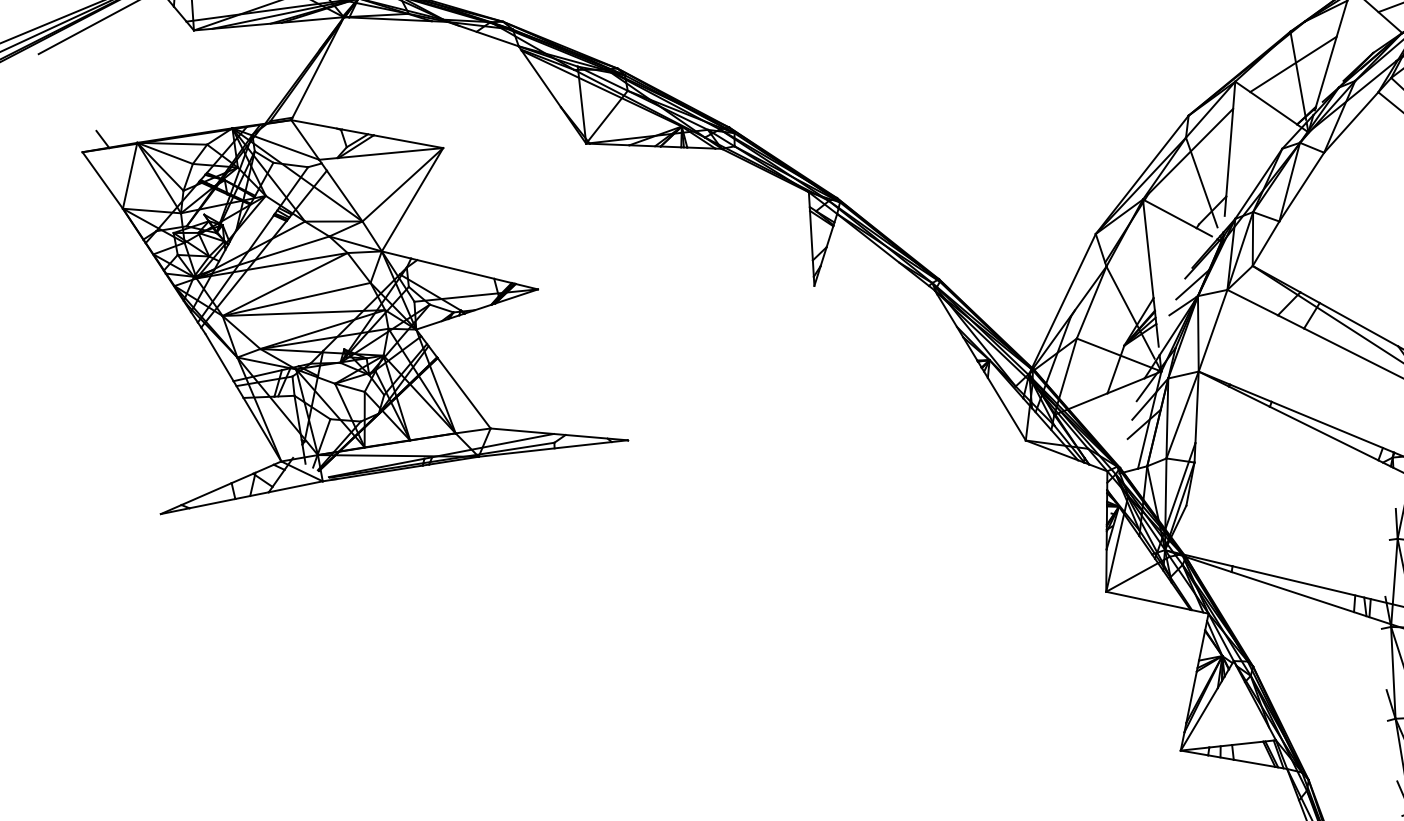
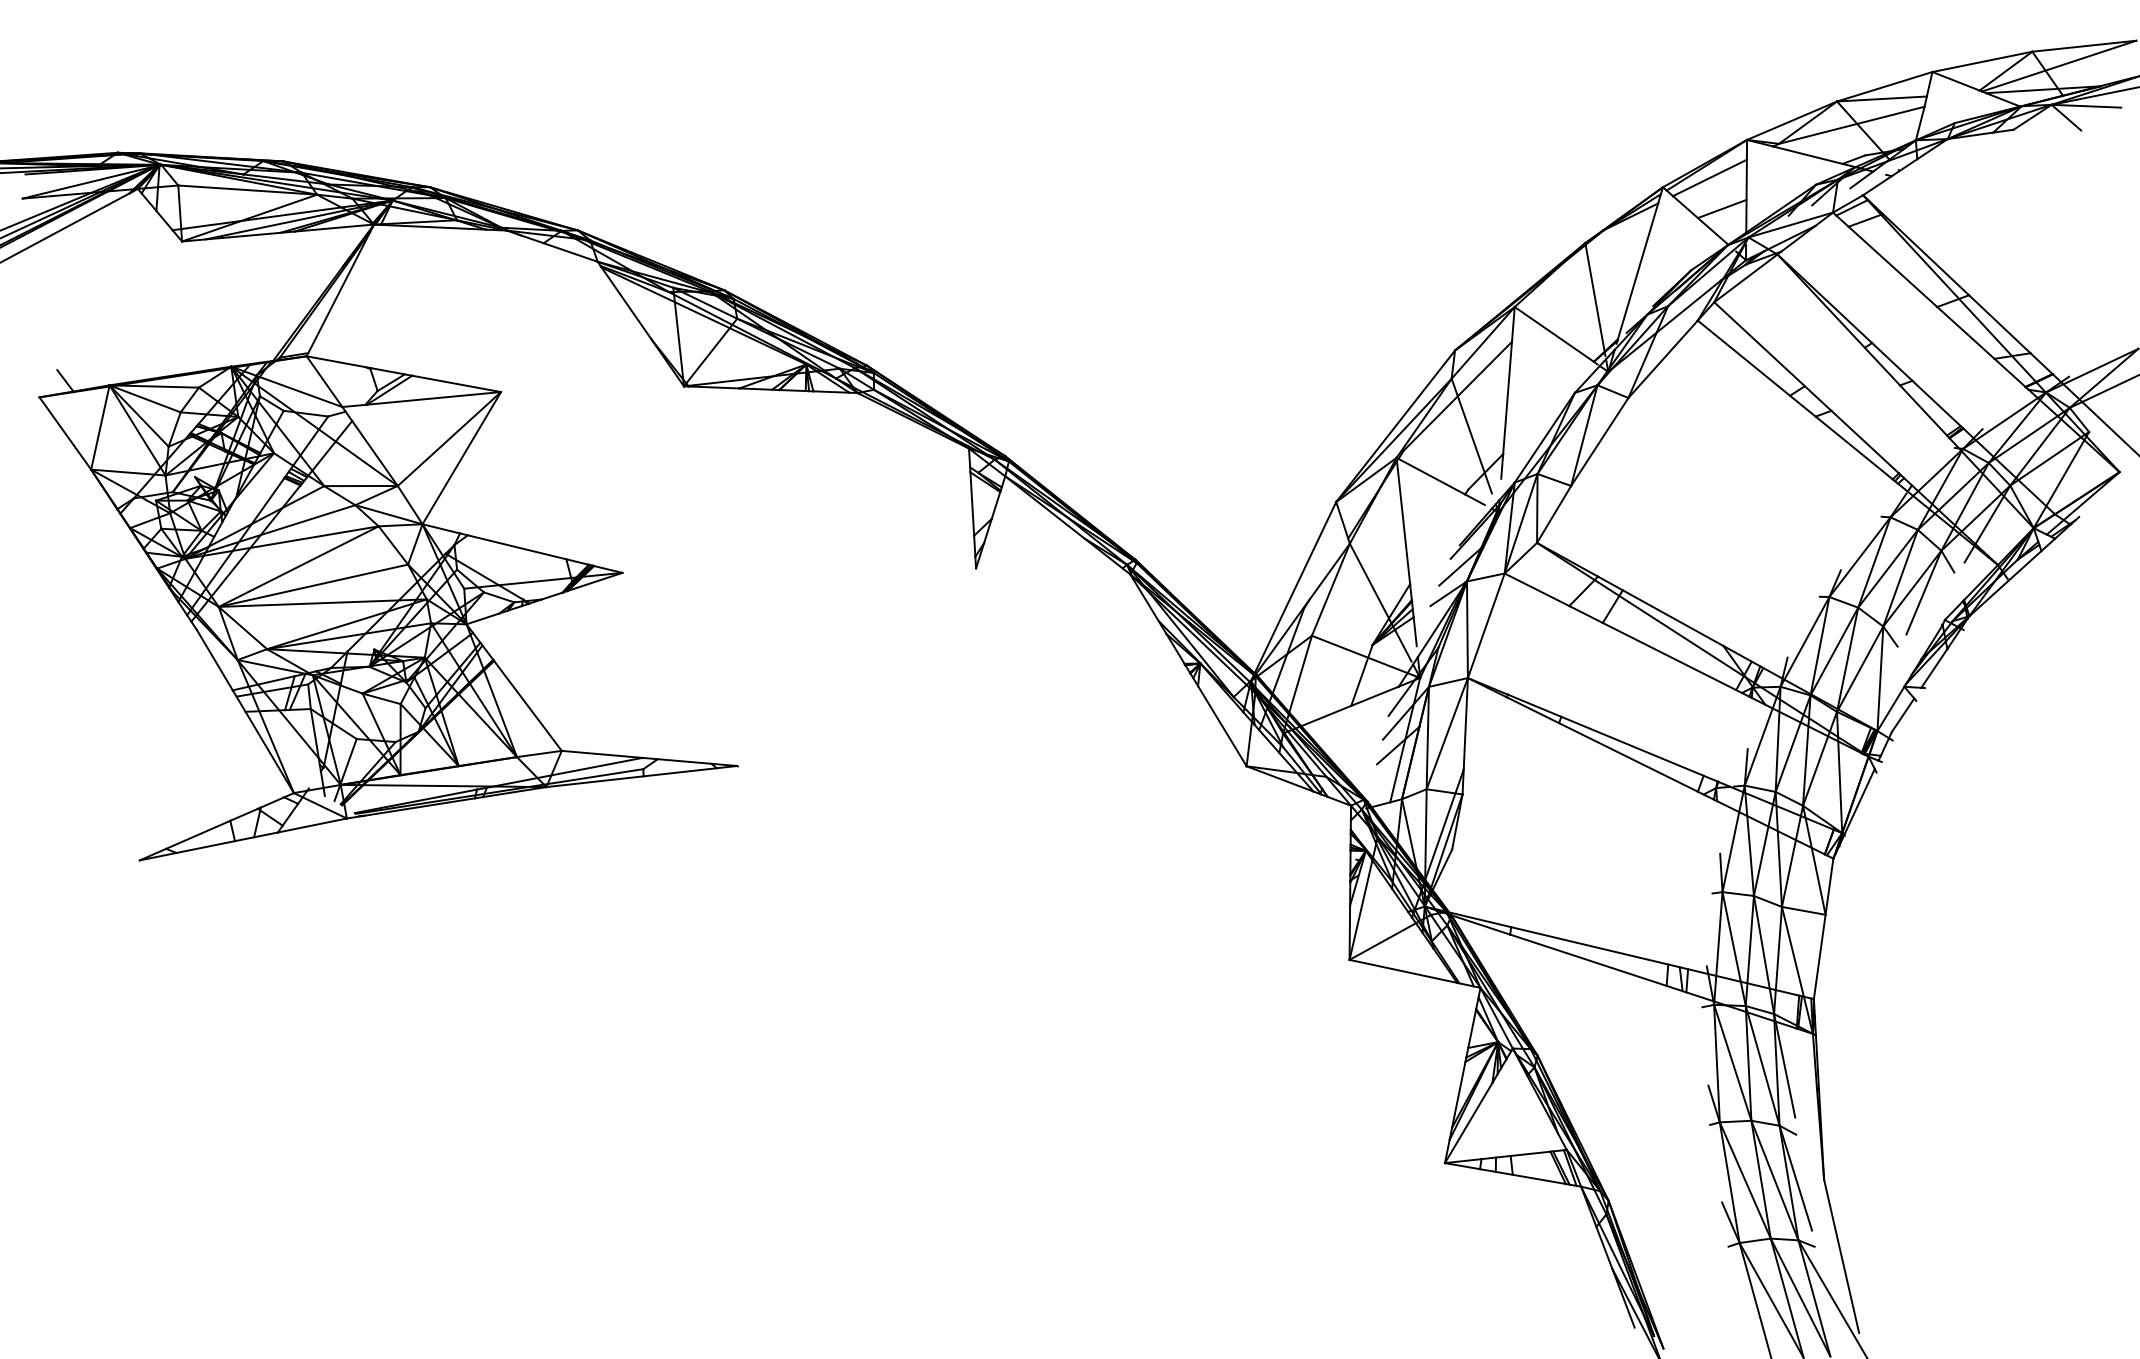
line: (1292, 64) -> (1588, 284), removed

